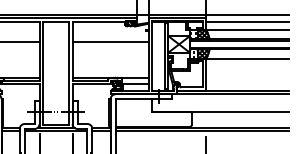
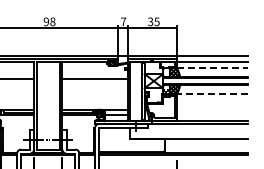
line: (247, 29) -> (212, 68), solid -> dashed
line: (247, 58) -> (212, 93), solid -> dashed

